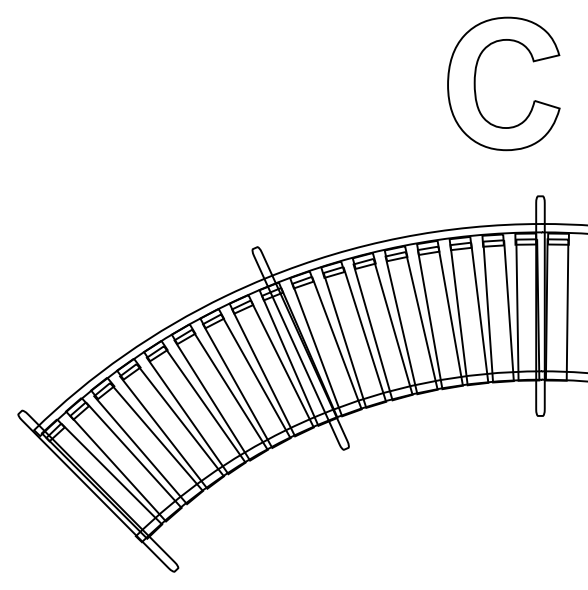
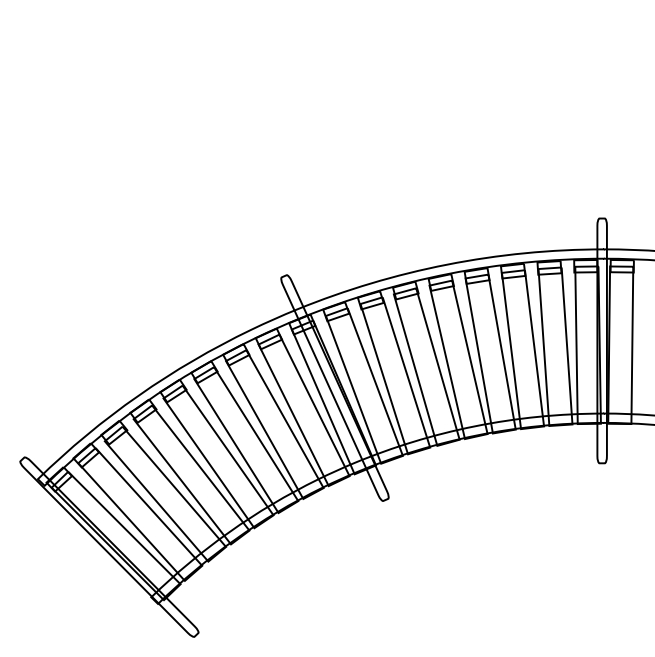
part: (475, 83) -> (529, 92), removed

